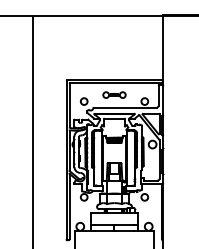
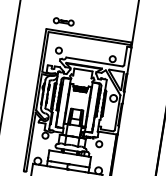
part: (114, 94) -> (63, 21), moved

